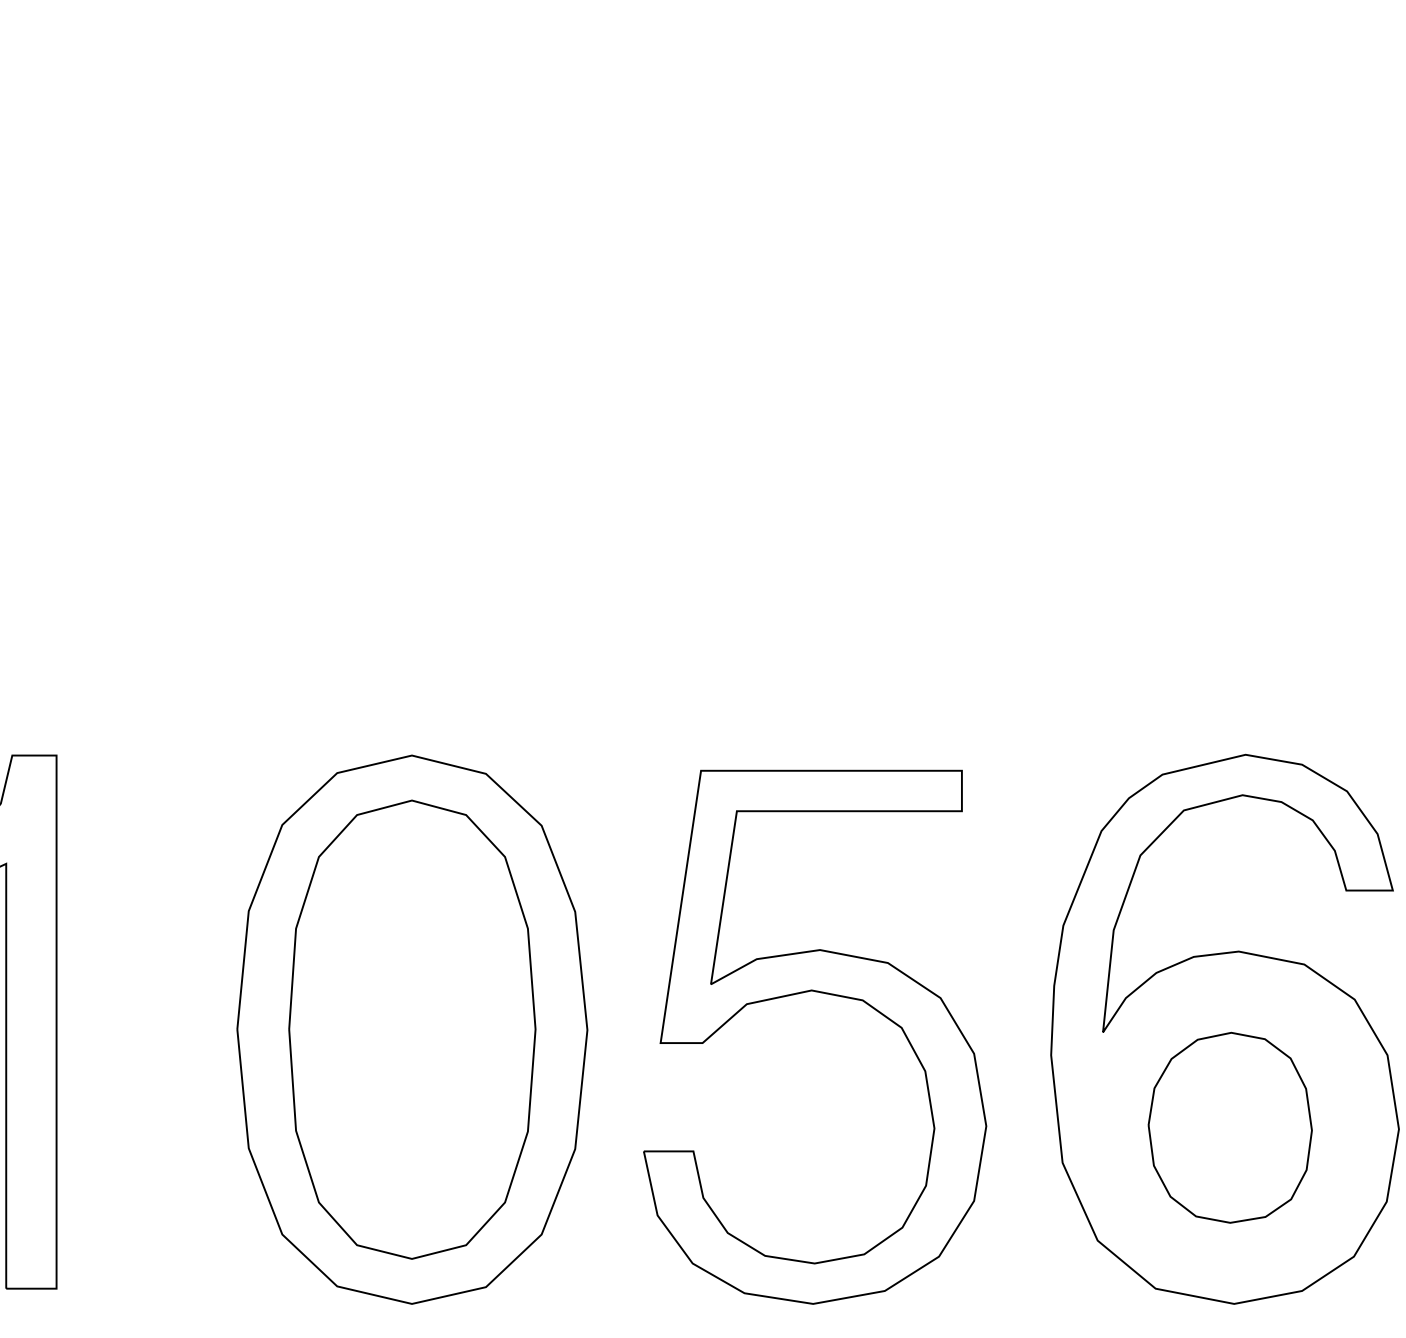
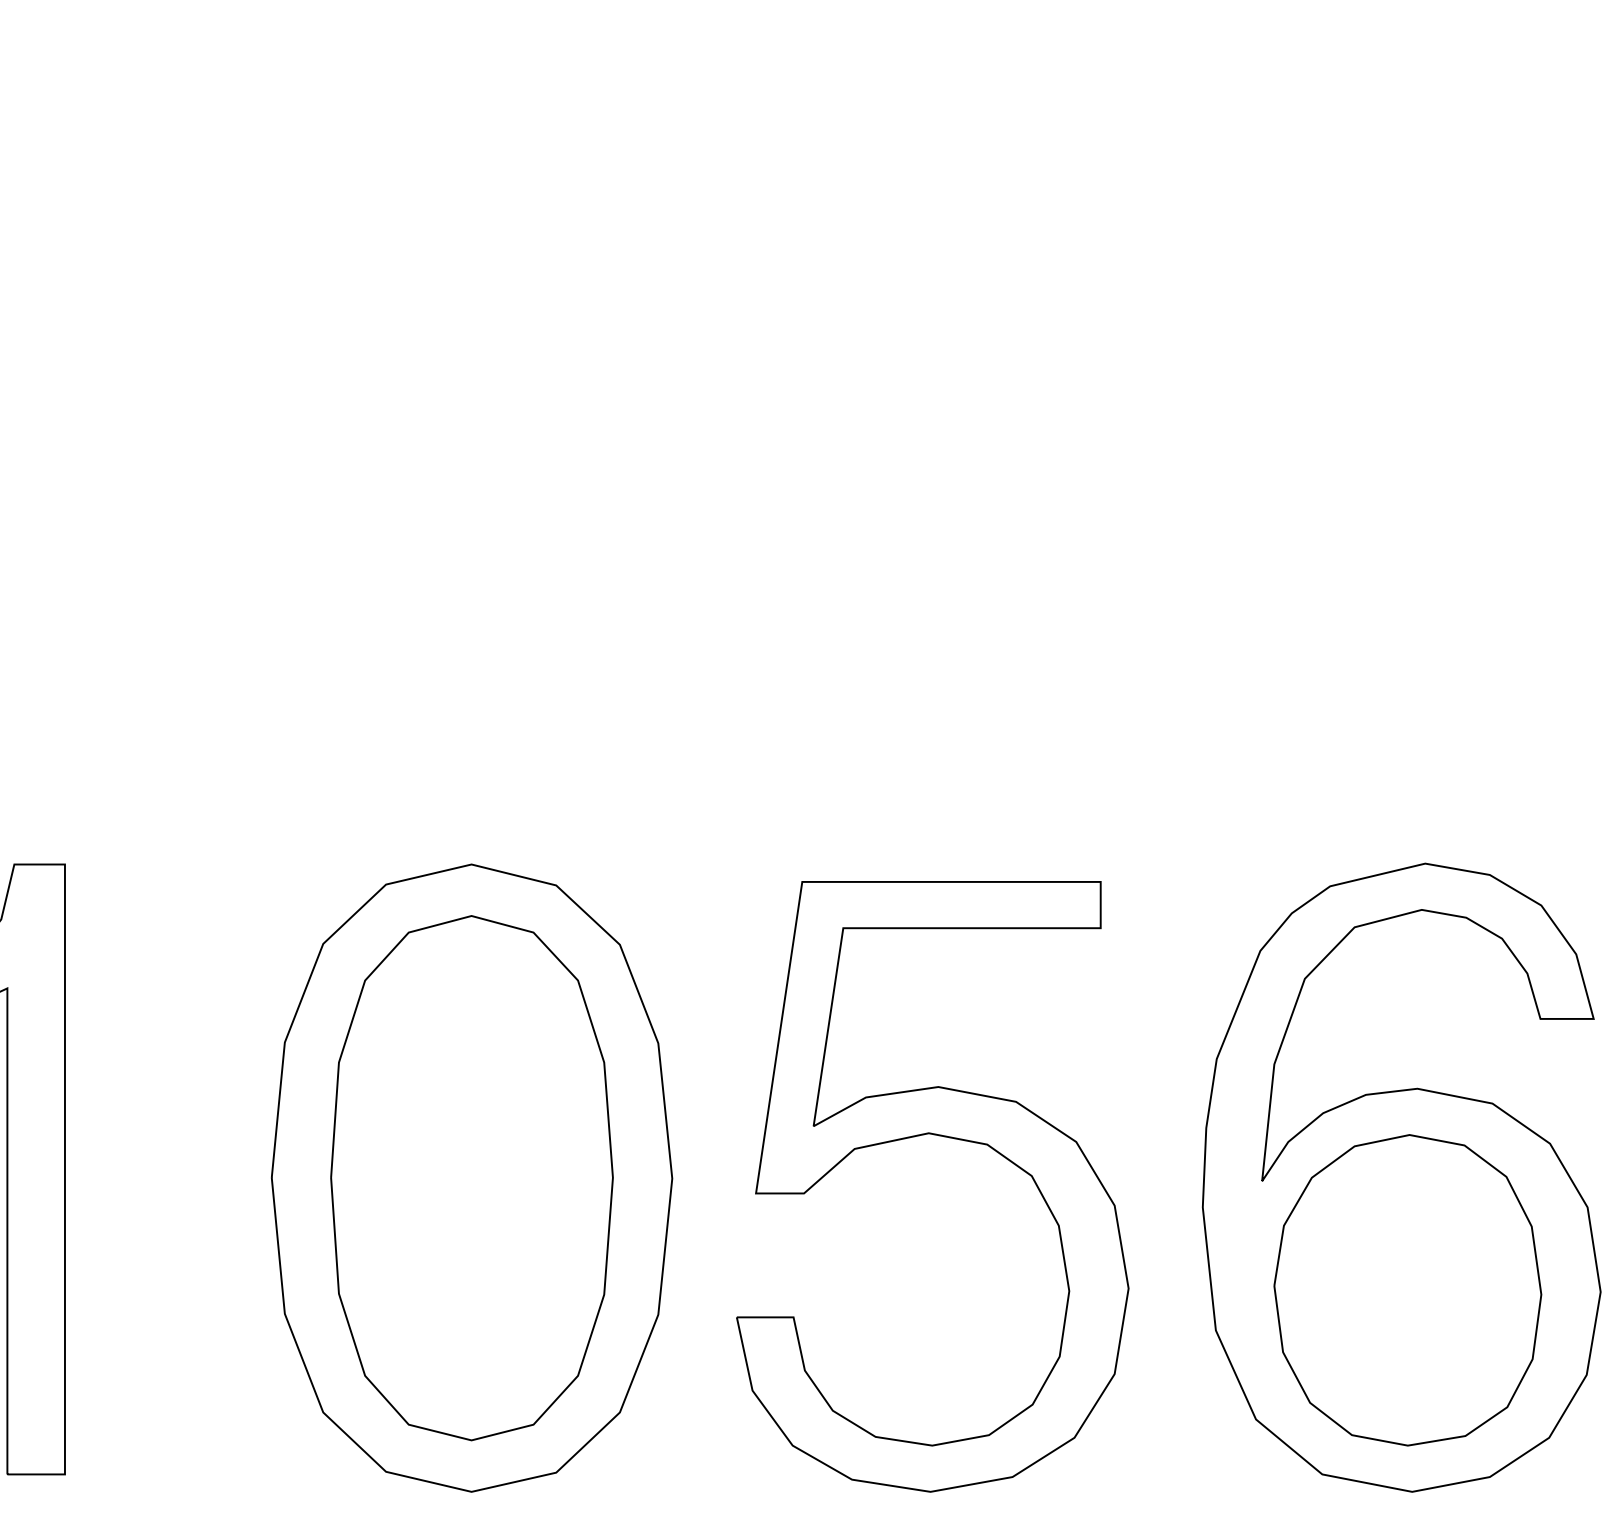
part: (1229, 1127) -> (1406, 1290), size x1.43

